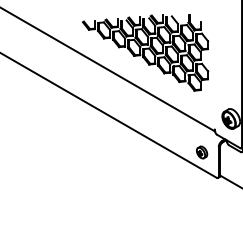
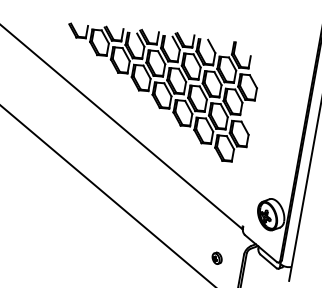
part: (202, 152) -> (217, 258), size x0.6

